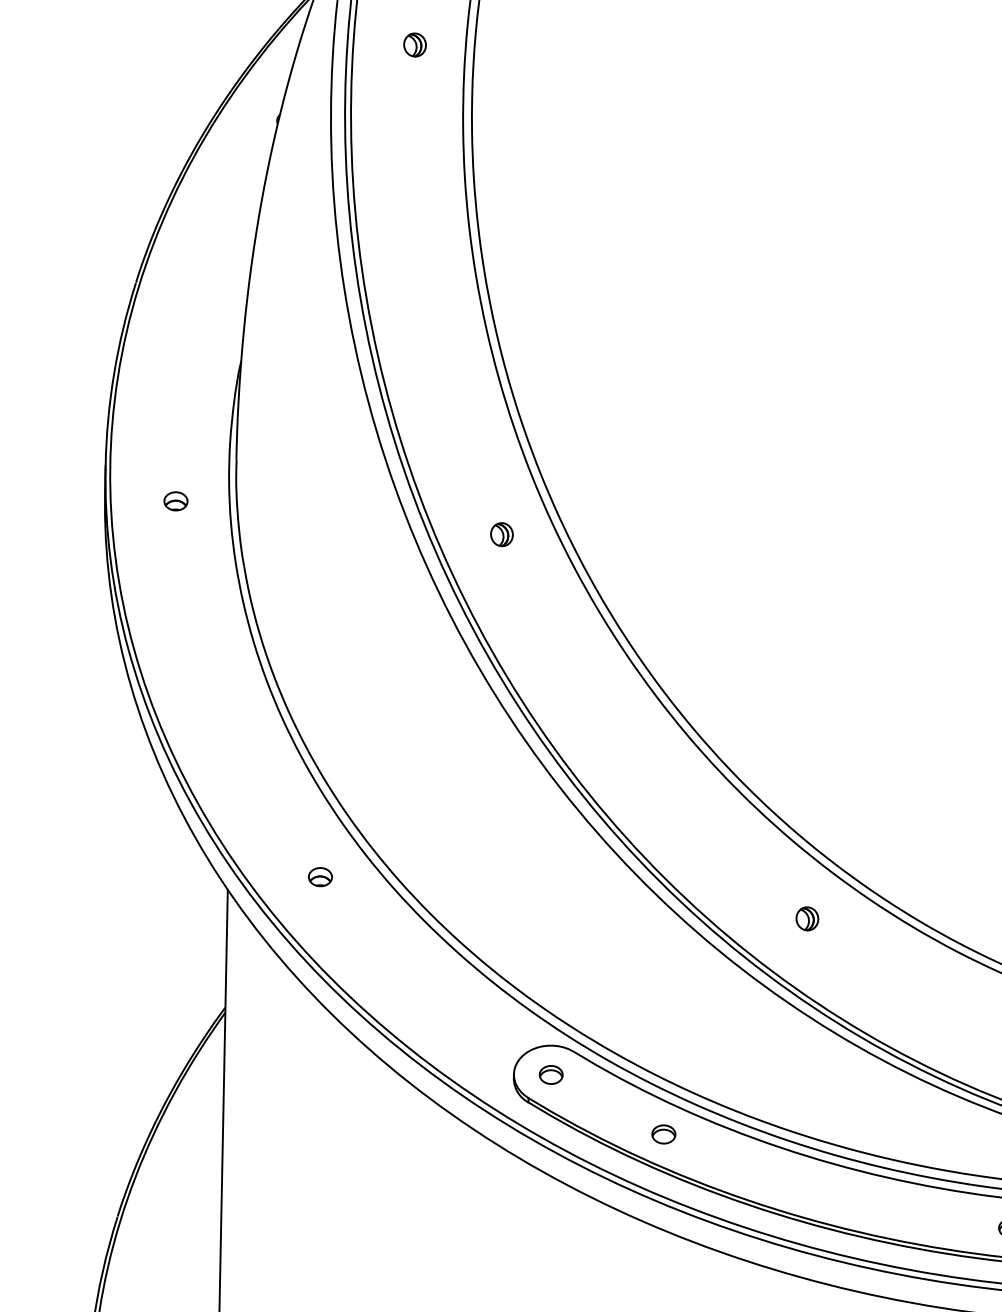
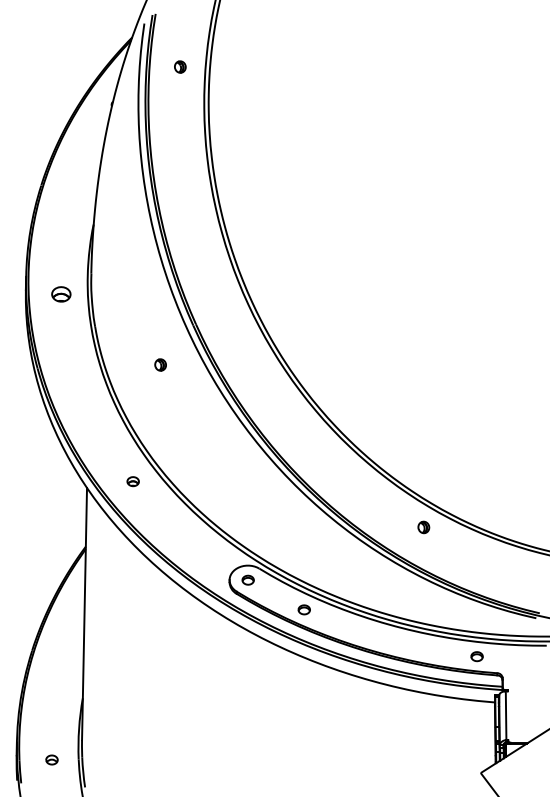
part: (174, 501) -> (60, 294), size x1.6
part: (501, 533) -> (160, 364), moved
part: (806, 918) -> (423, 527), moved

